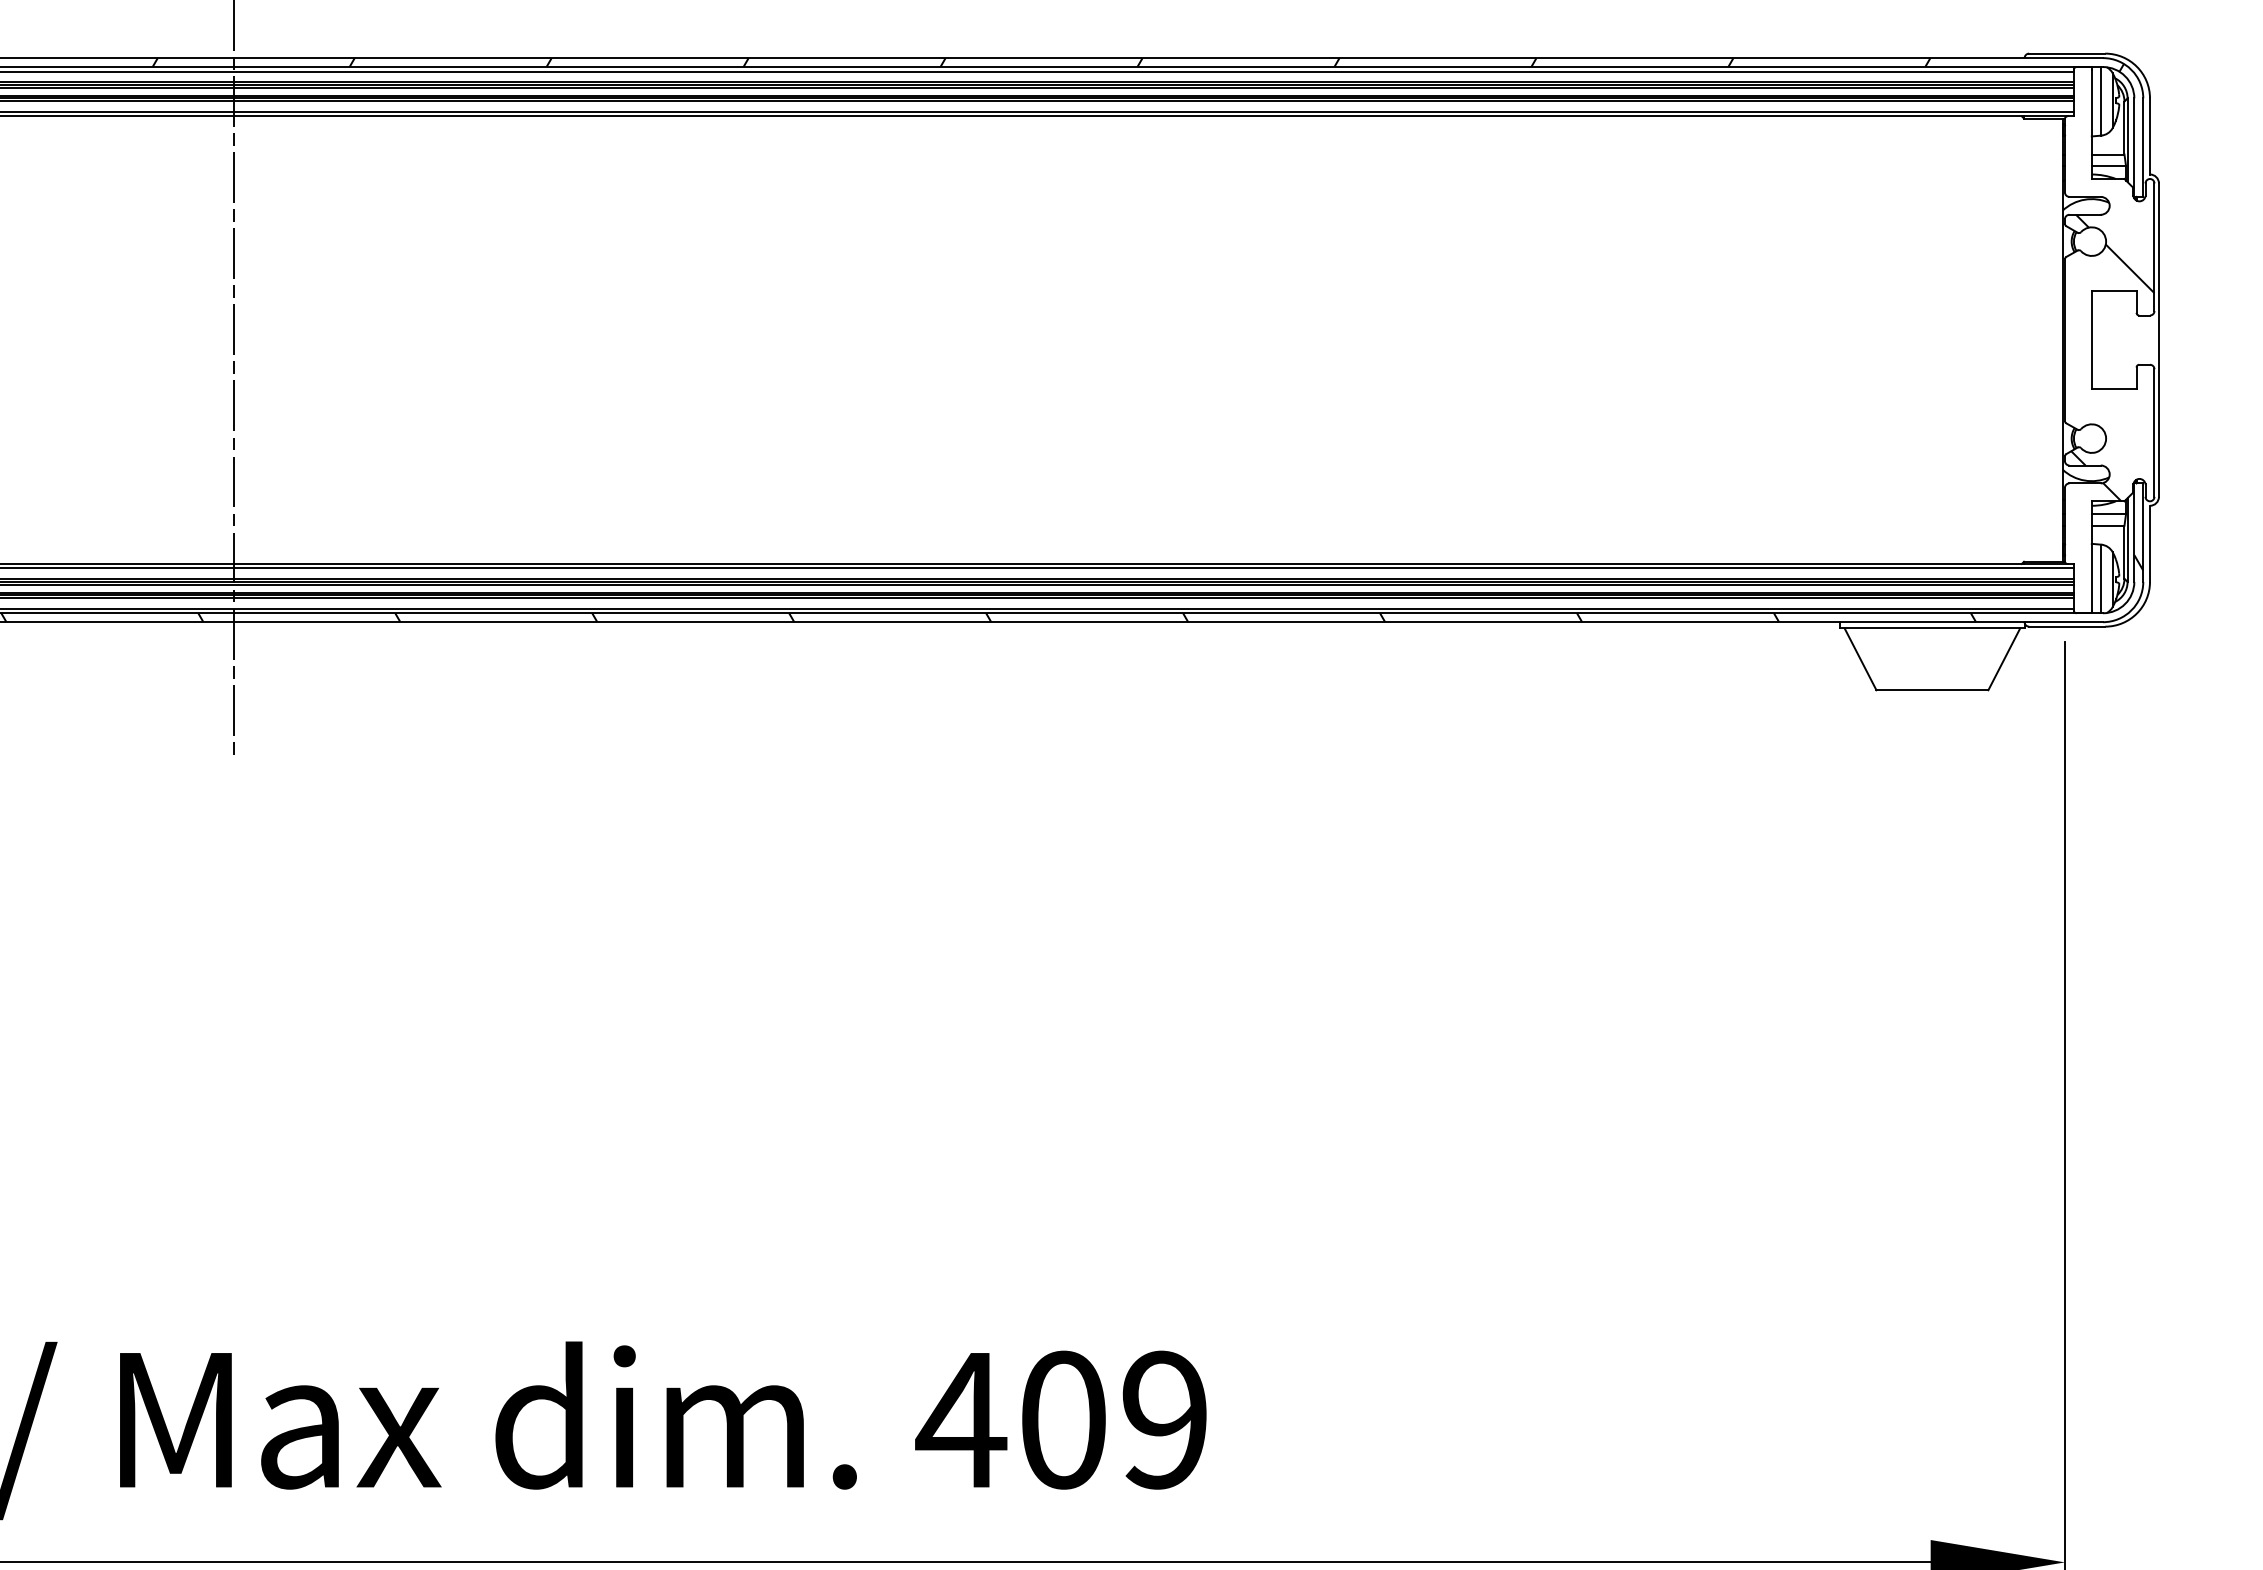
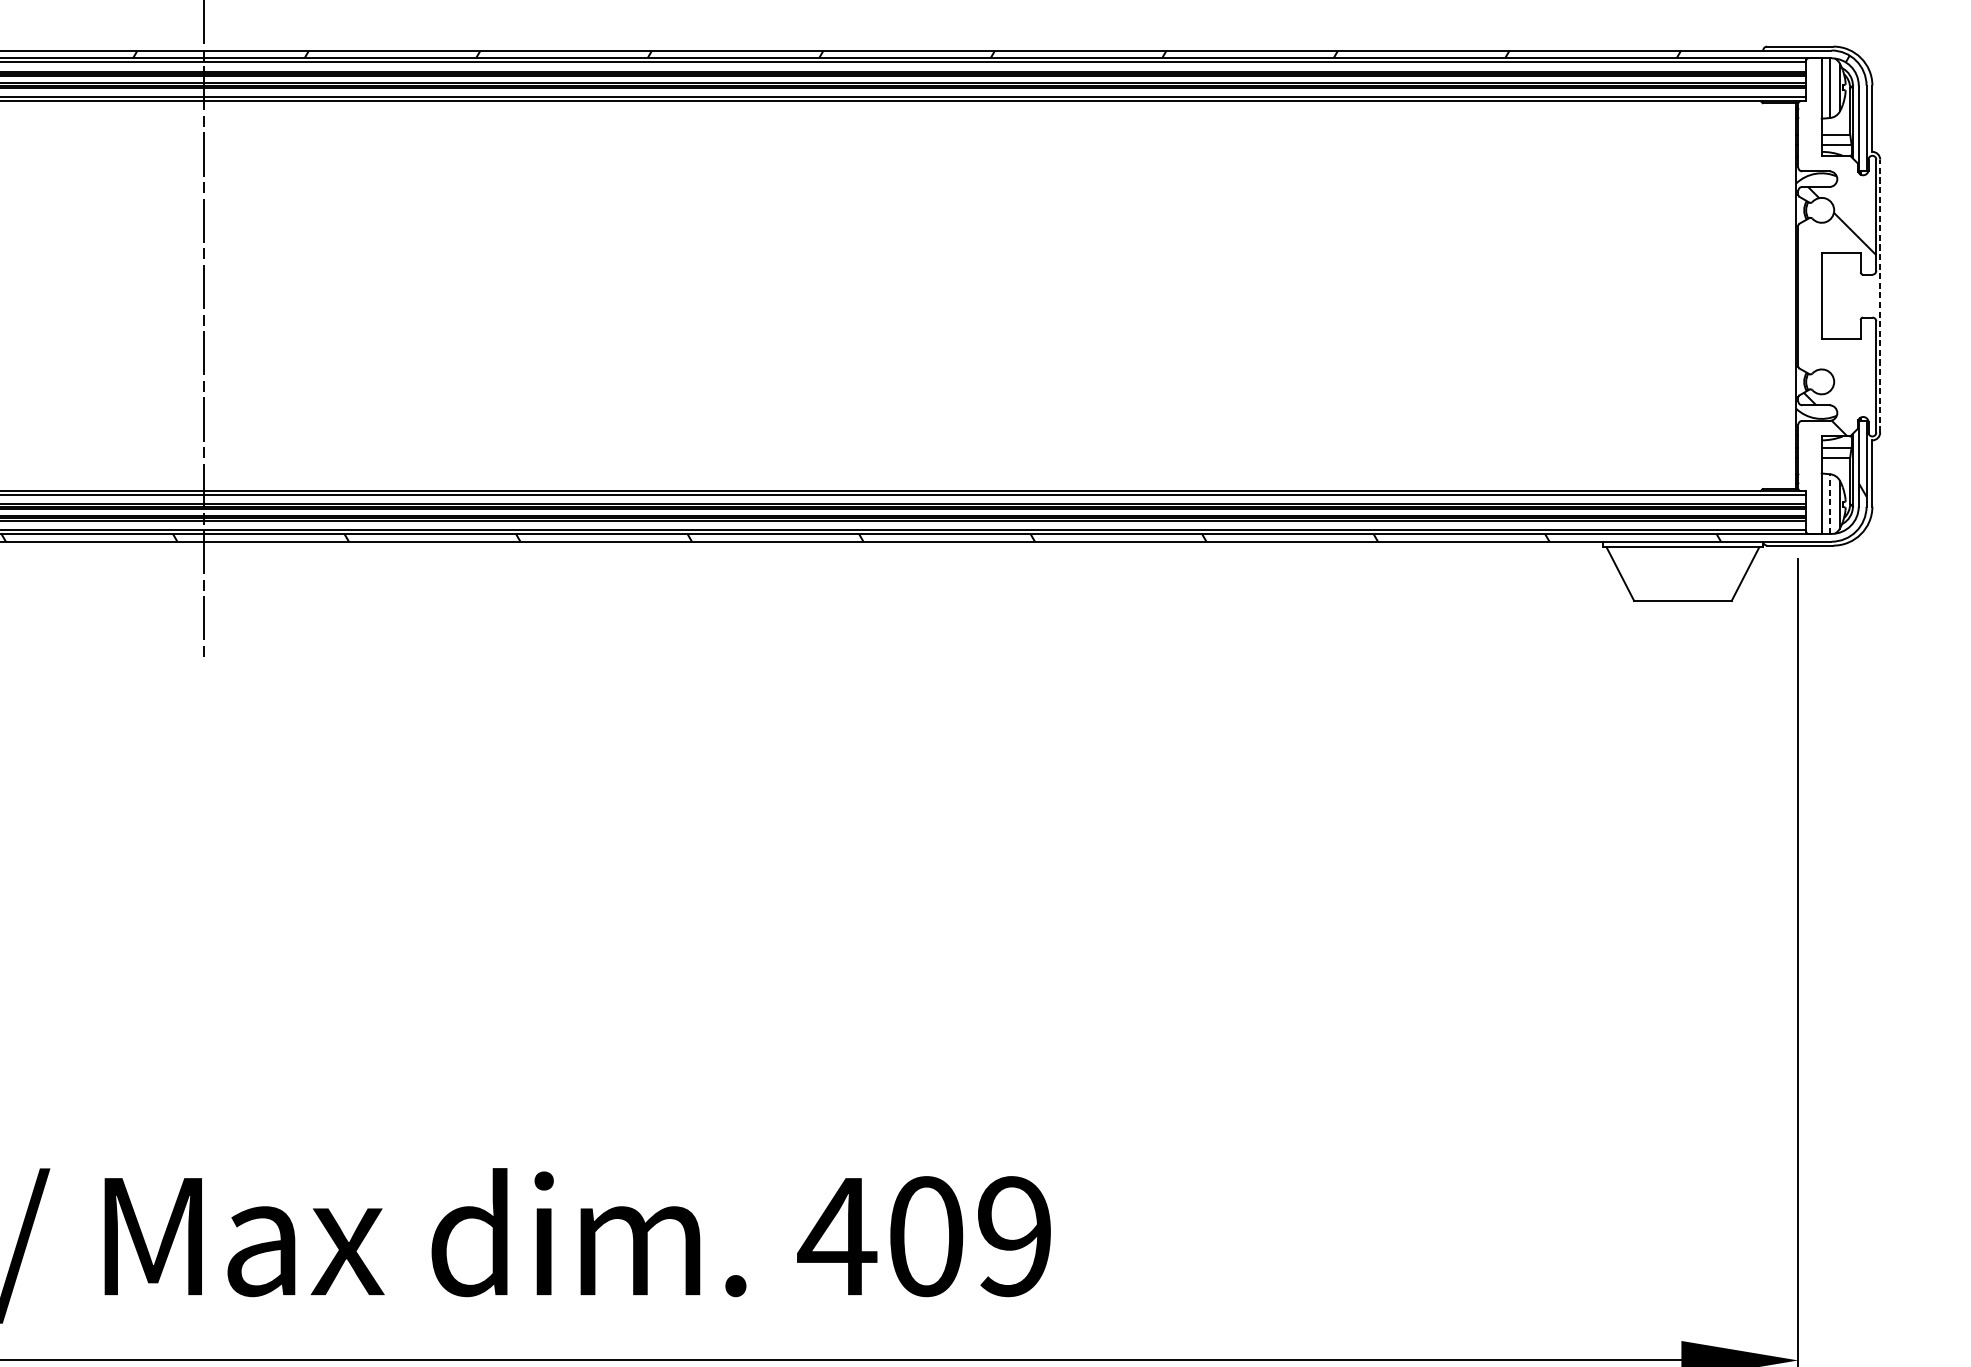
line: (2158, 340) -> (1879, 296), solid -> dashed
line: (2101, 578) -> (1830, 503), solid -> dashed

